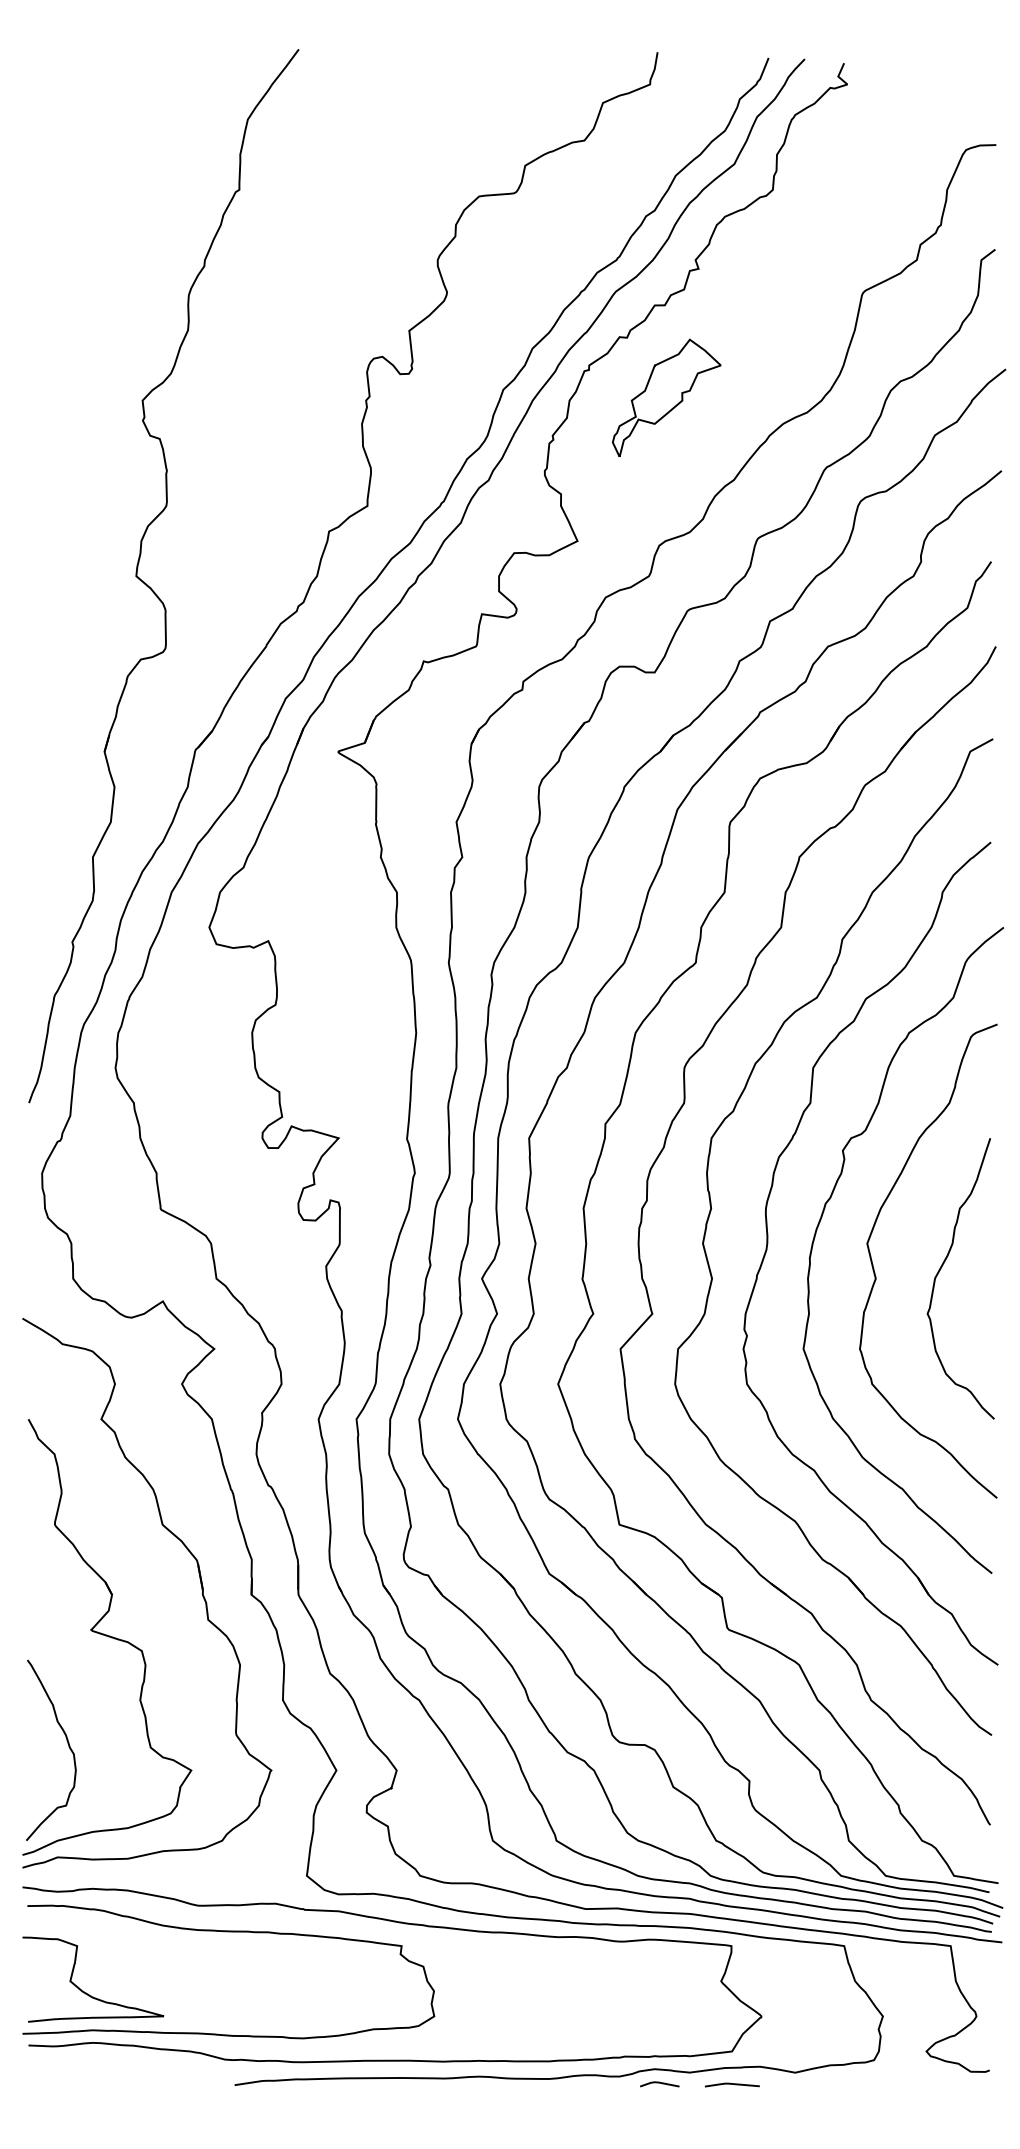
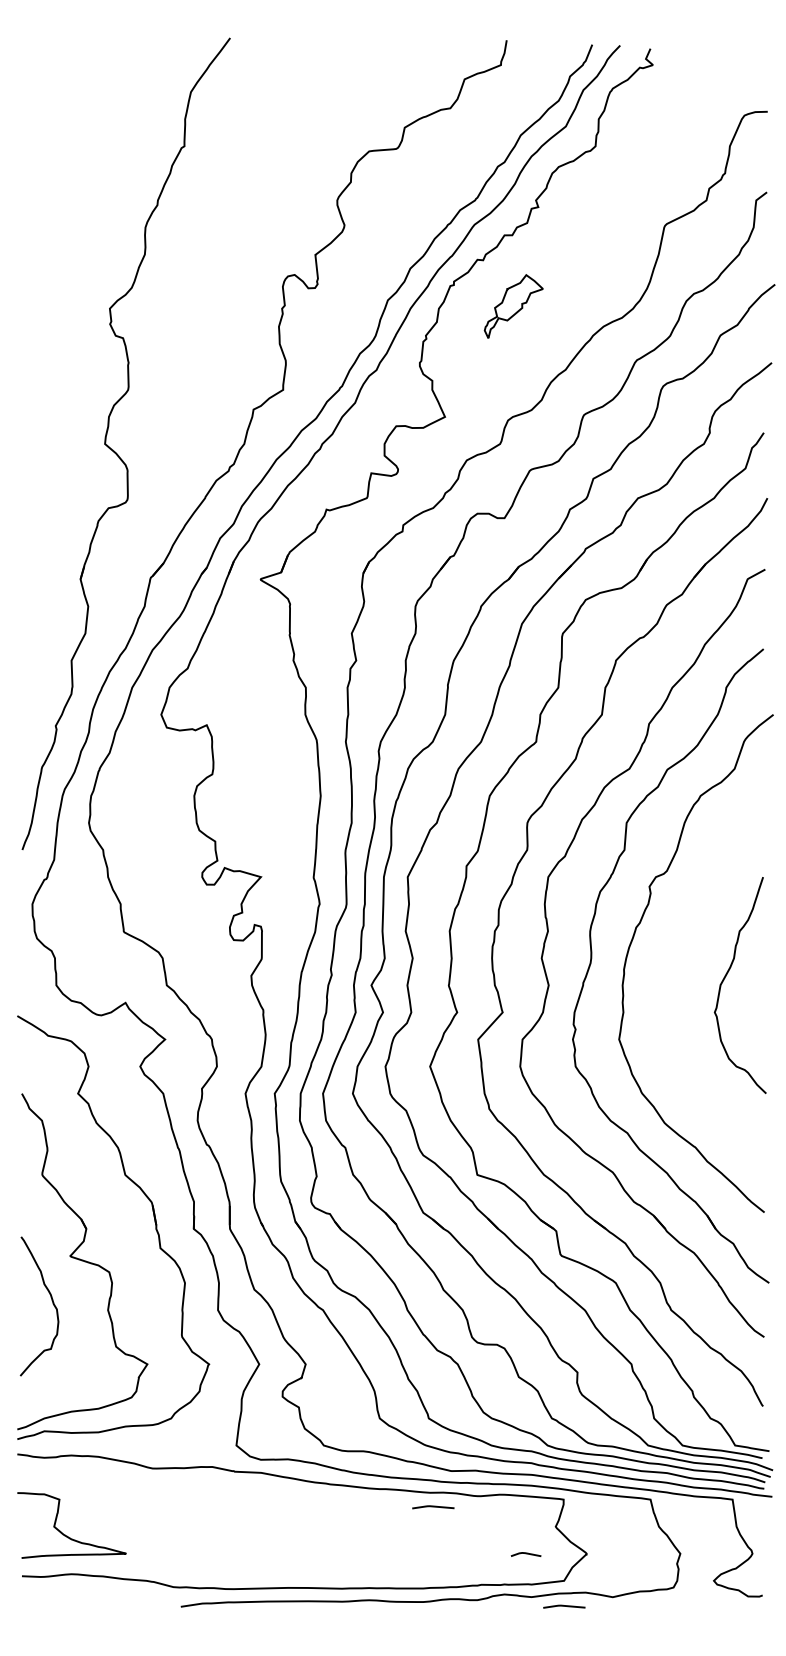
part: (666, 397) -> (513, 306), size x0.7
curve: (875, 1272) -> (674, 980), removed
curve: (67, 1743) -> (52, 1301), moved
curve: (228, 1932) -> (176, 1489), removed
line: (562, 1955) -> (433, 1506), added
line: (659, 2083) -> (525, 1553), moved

